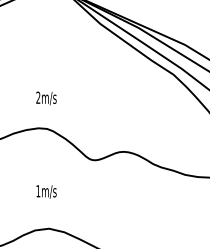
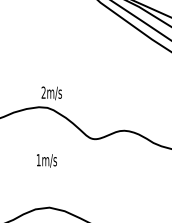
text: (46, 98) -> (51, 93), moved
text: (46, 191) -> (46, 160), moved

